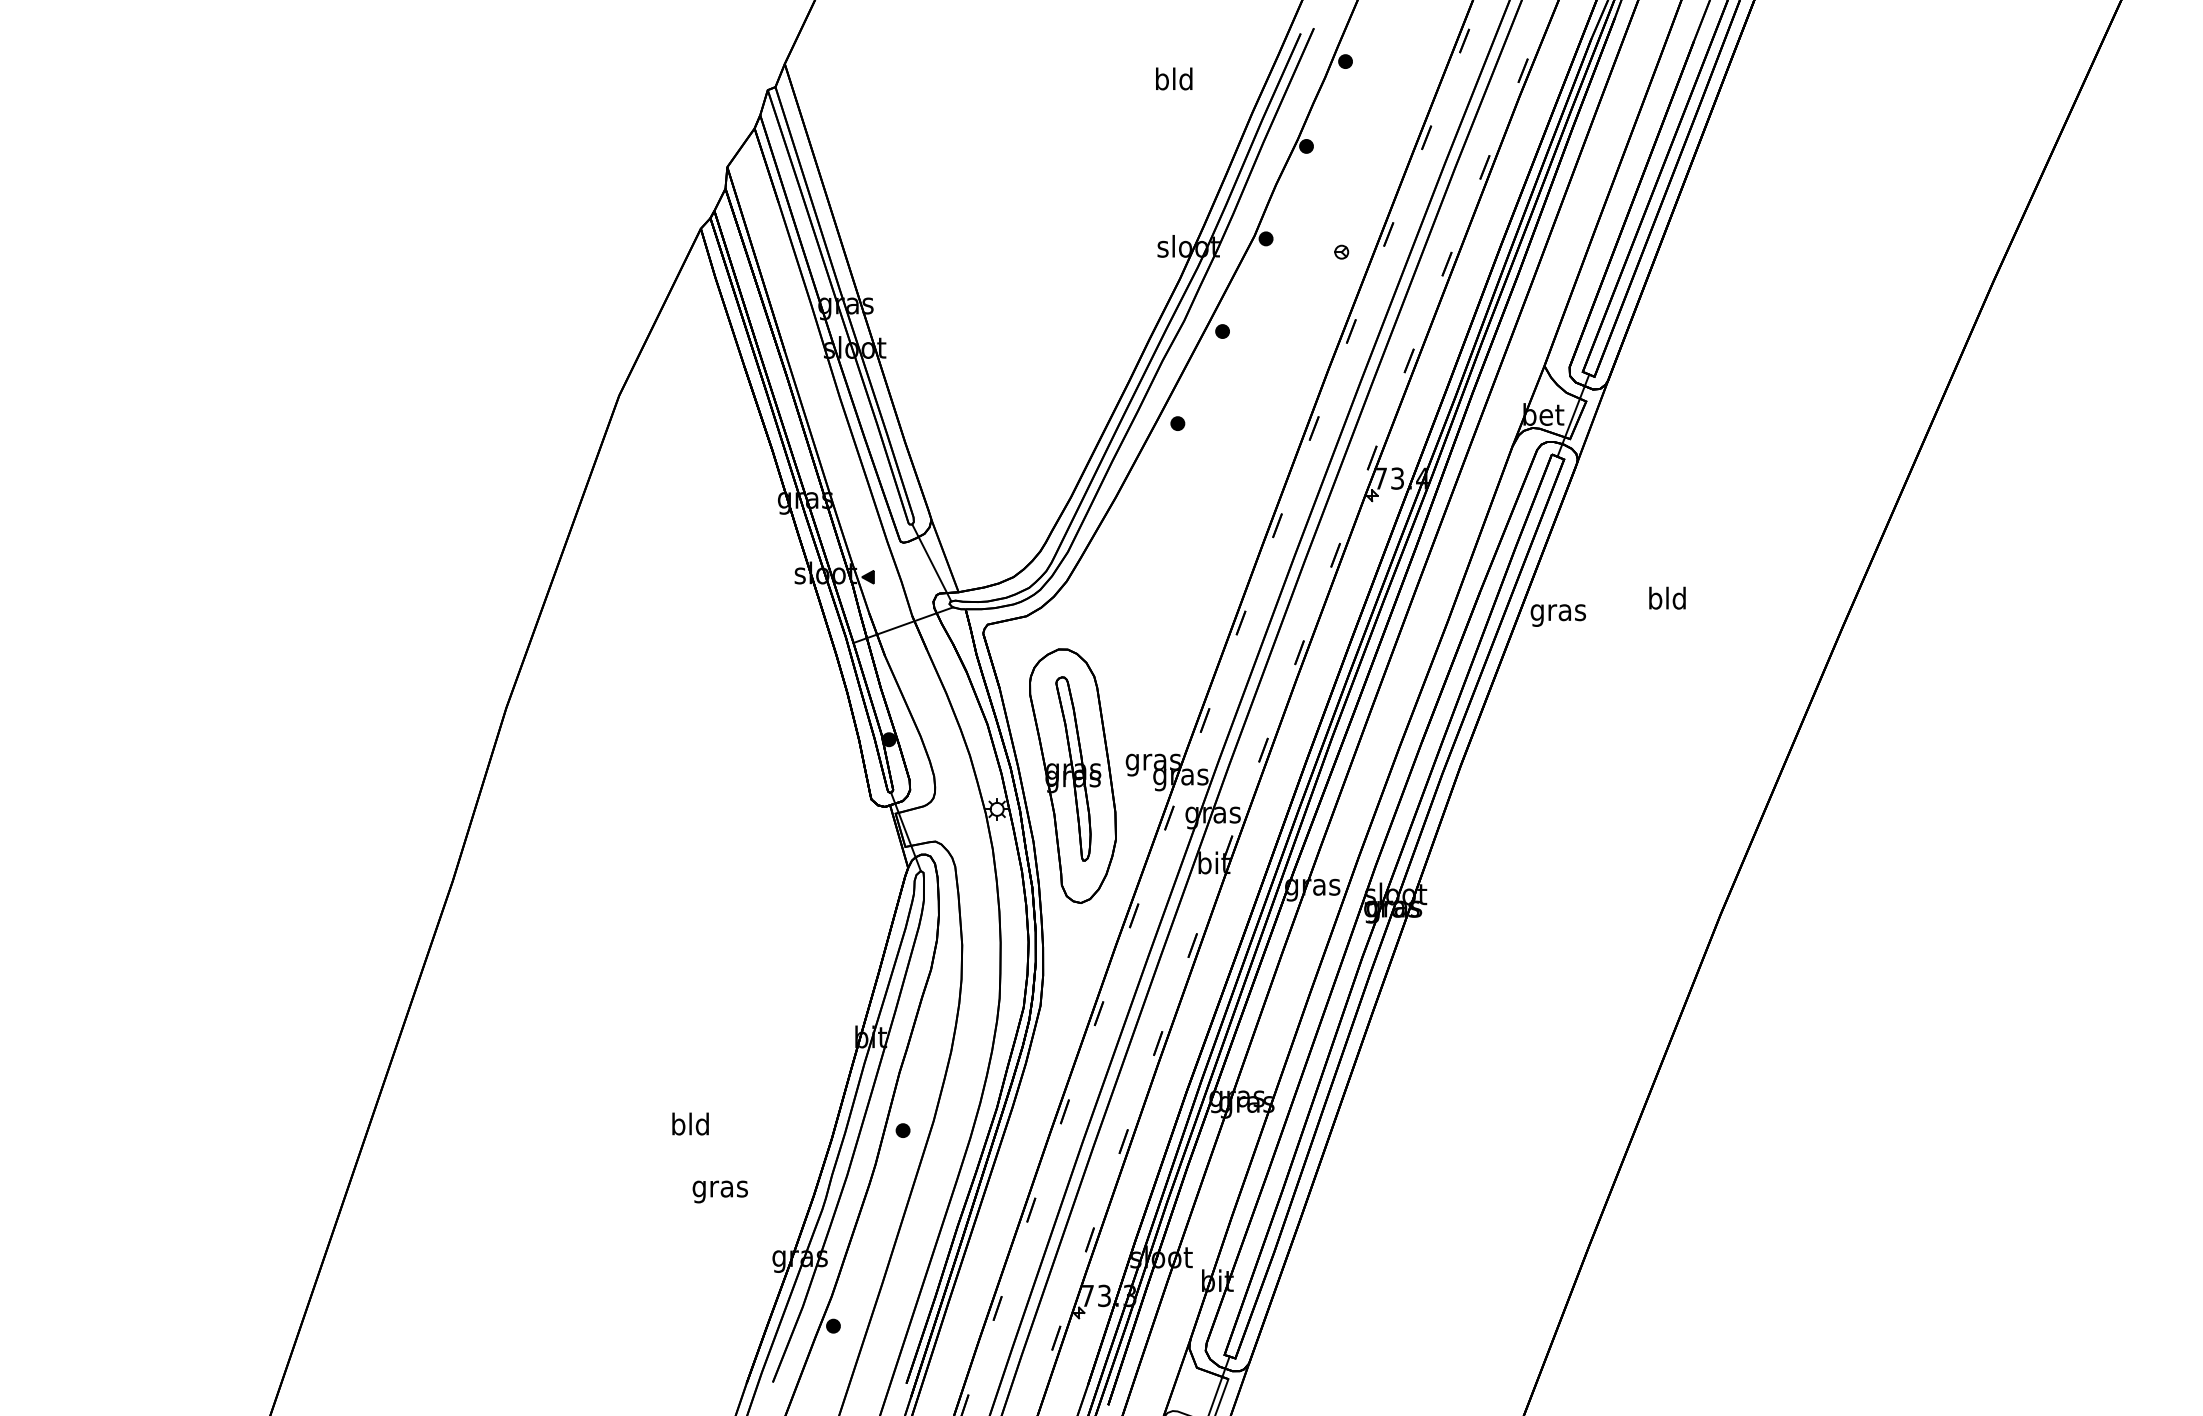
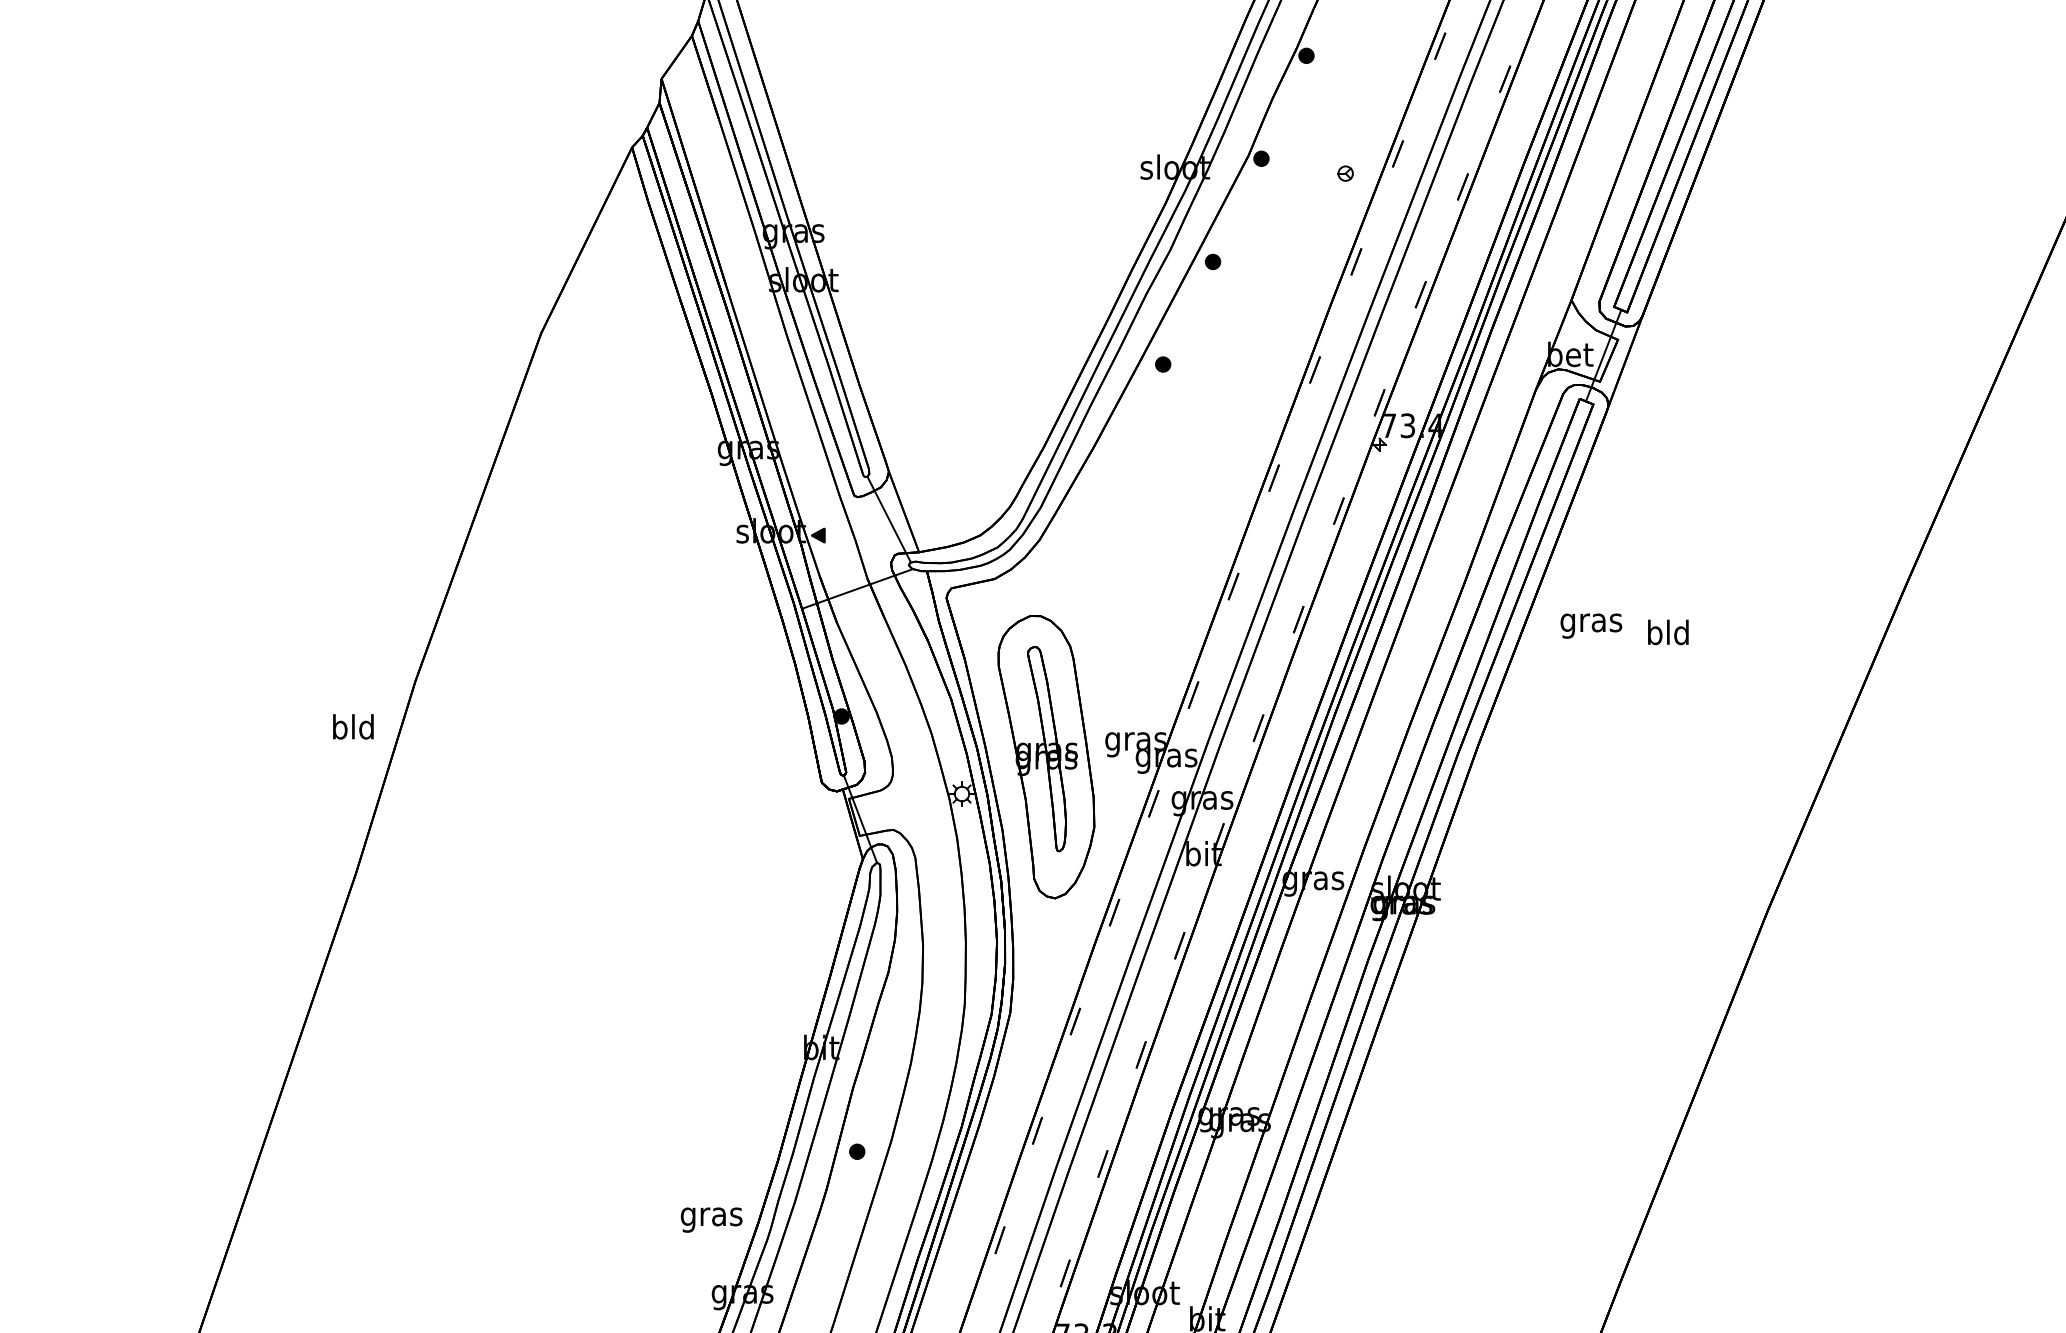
text: (1667, 597) -> (1668, 631), moved
text: (1557, 615) -> (1590, 626), moved
text: (690, 1123) -> (353, 726), moved
text: (719, 1191) -> (710, 1219), moved

